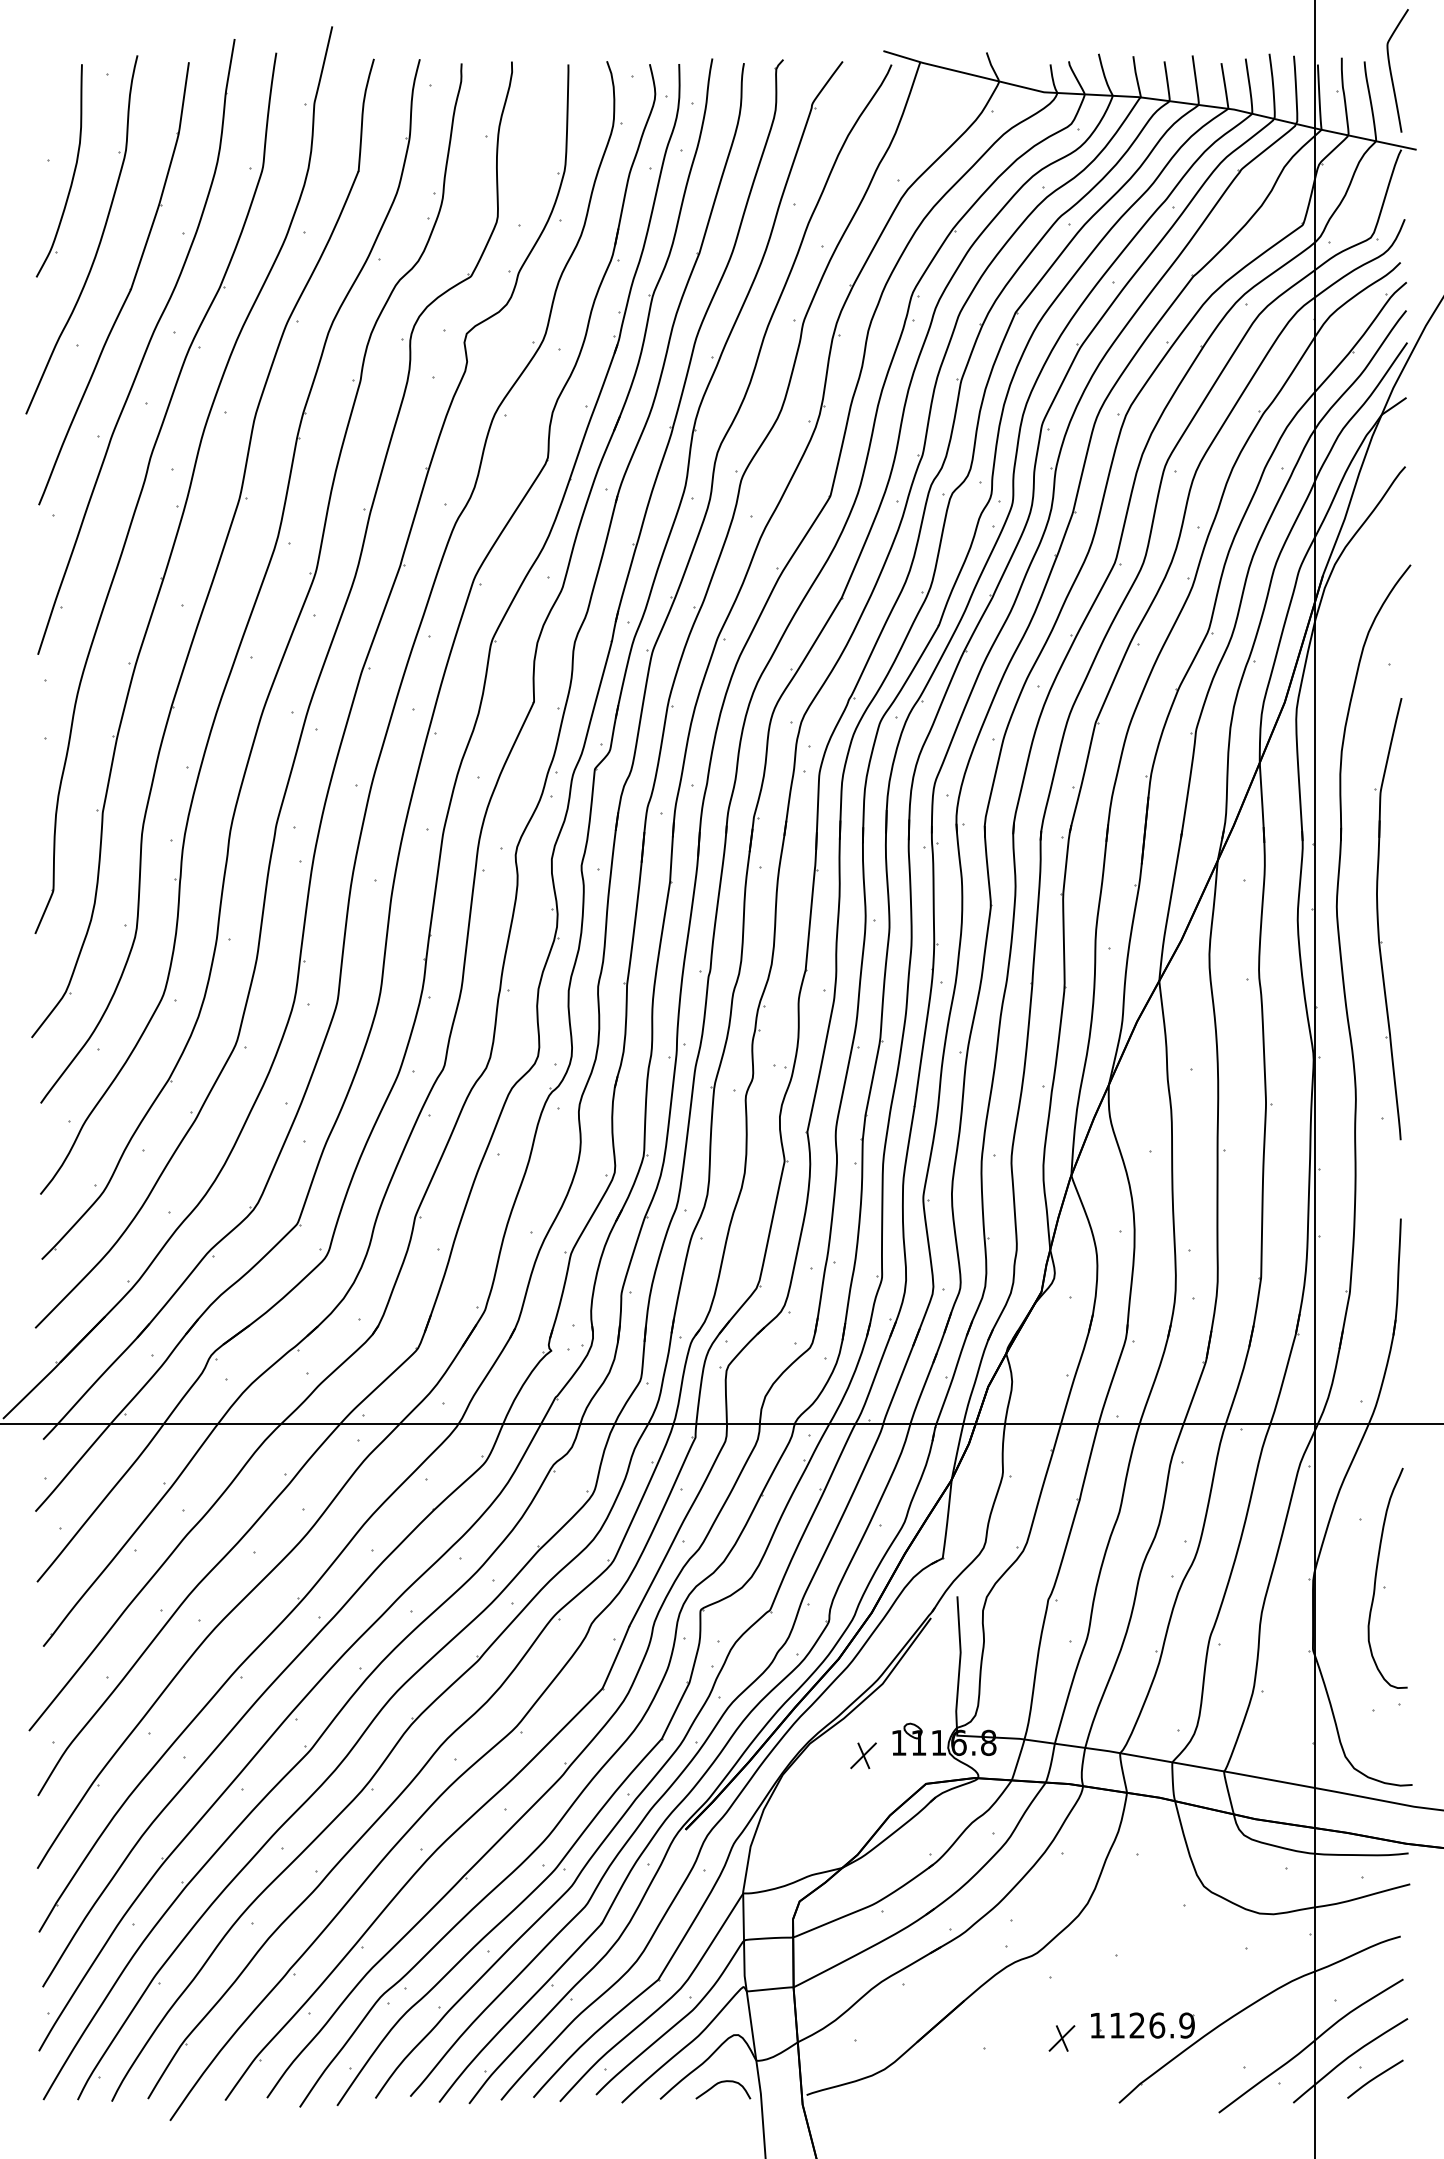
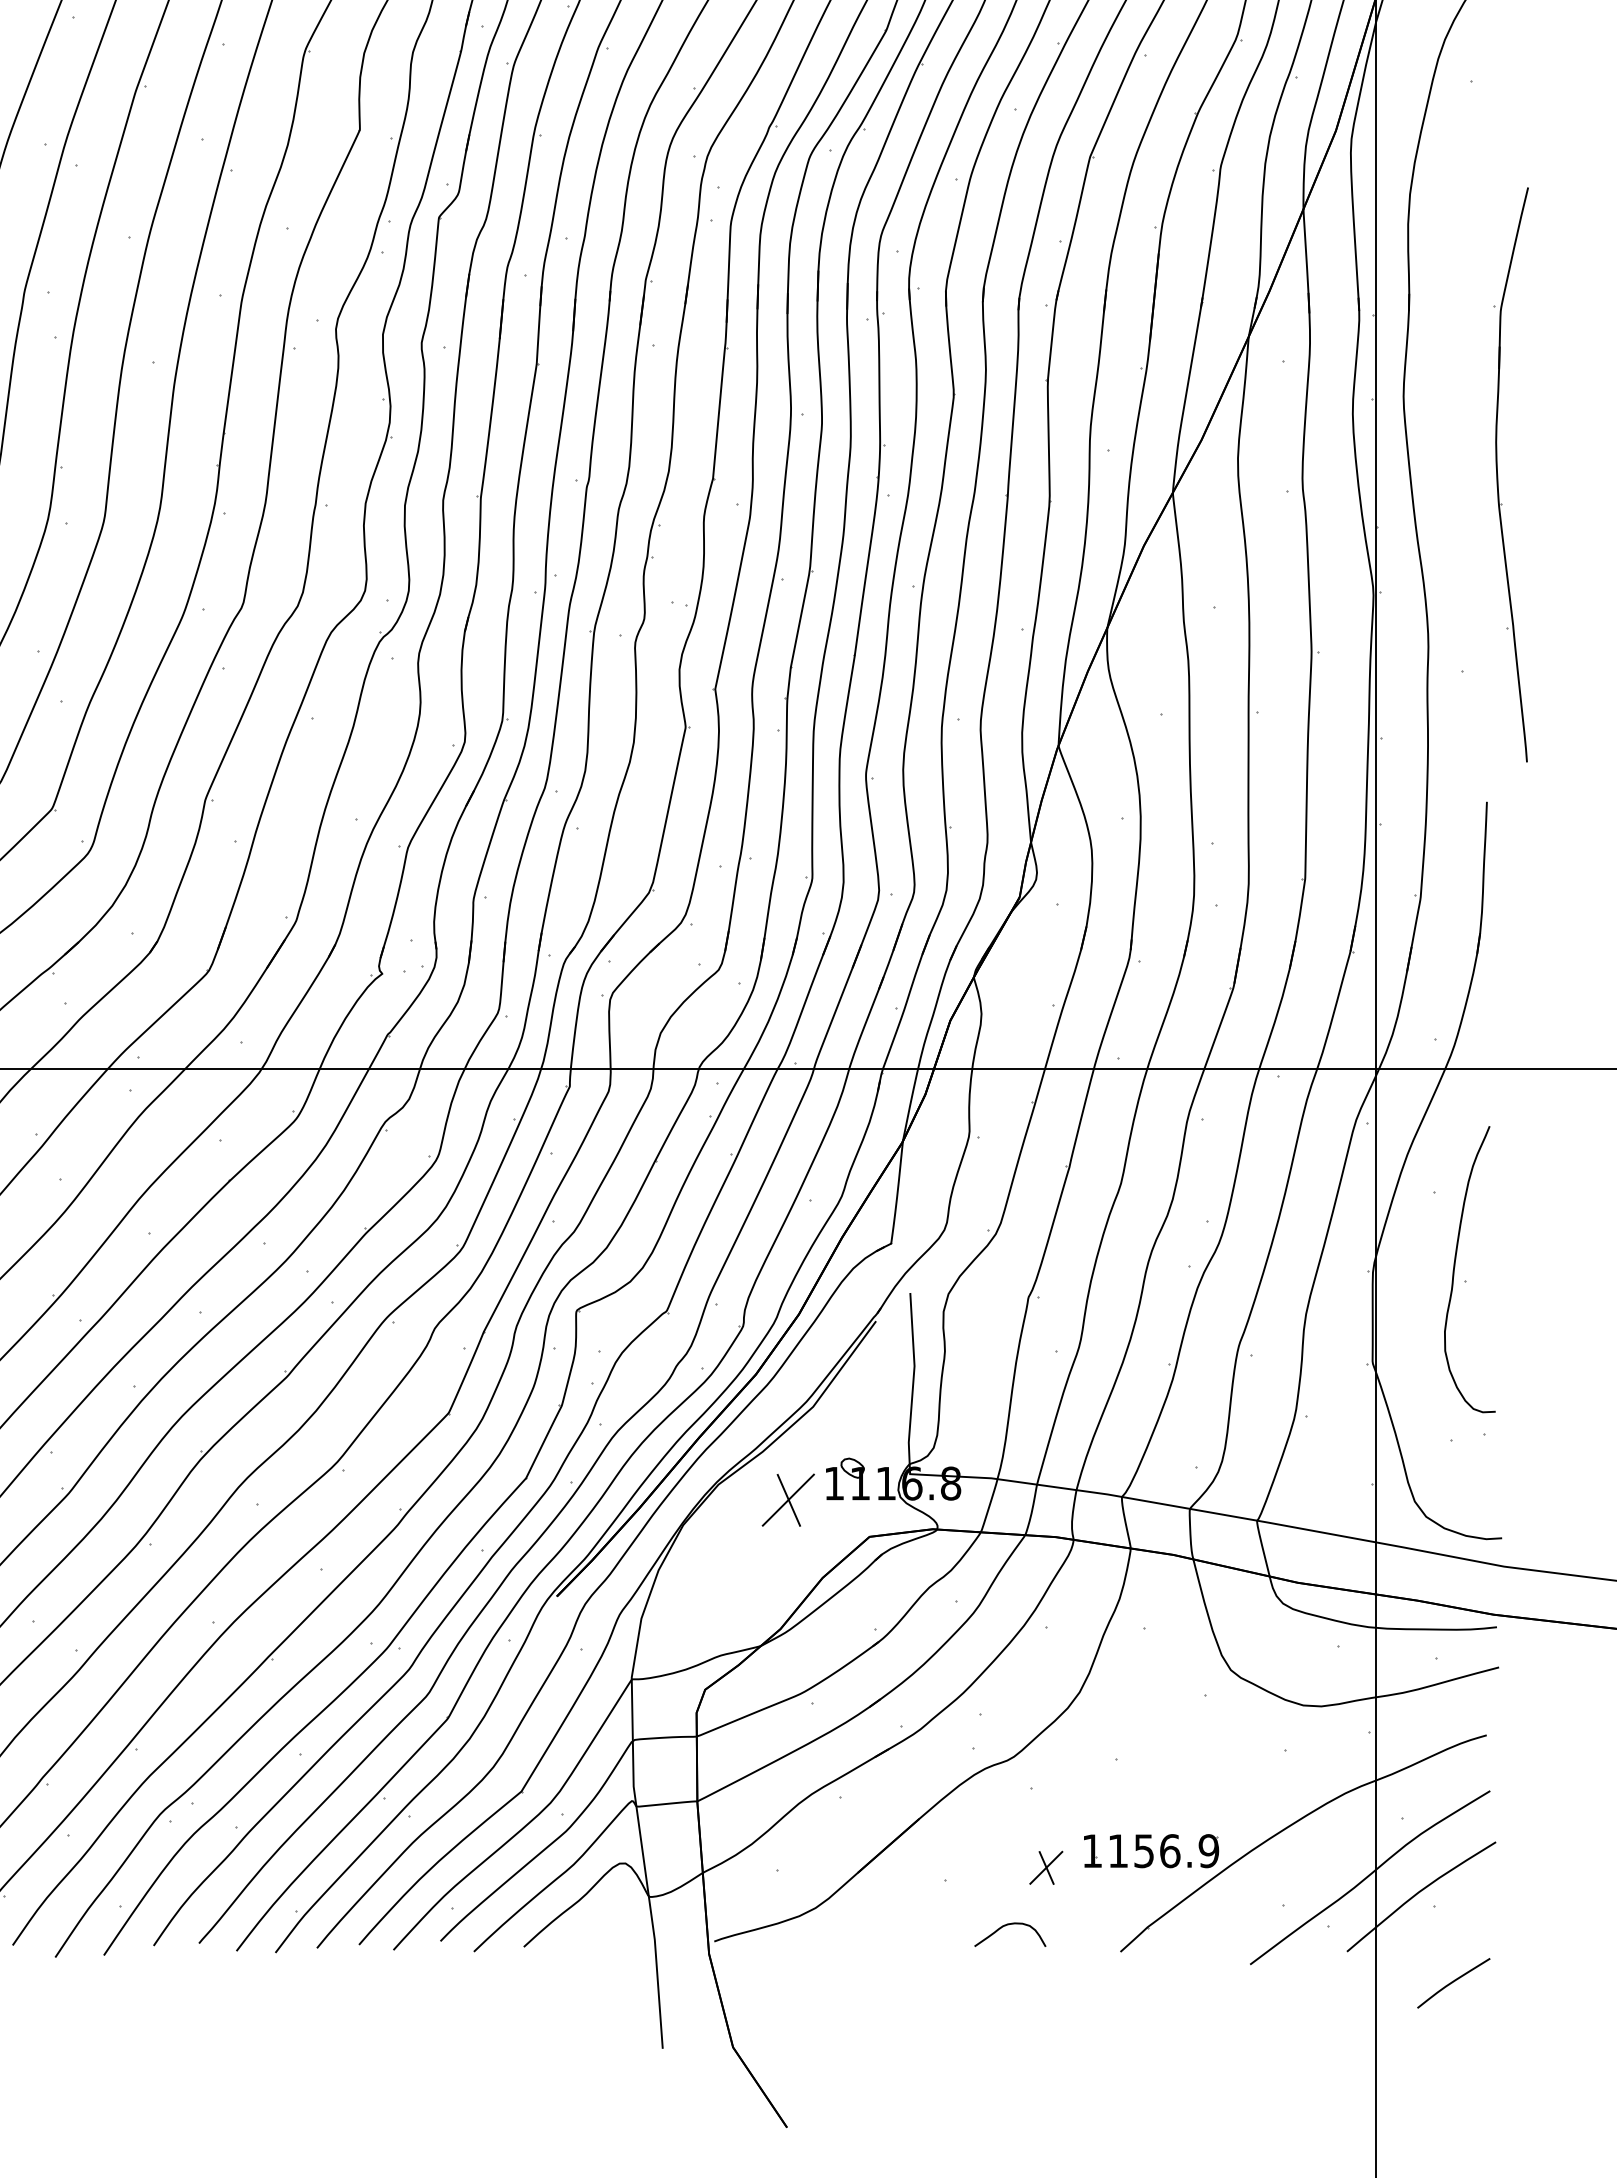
part: (1378, 919) -> (1498, 475), moved
part: (863, 1755) -> (788, 1499), size x1.6
text: (1136, 2025) -> (1143, 1851), 1126.9 -> 1156.9
curve: (1375, 2078) -> (1453, 1982), moved
curve: (720, 2083) -> (1006, 1926), moved

